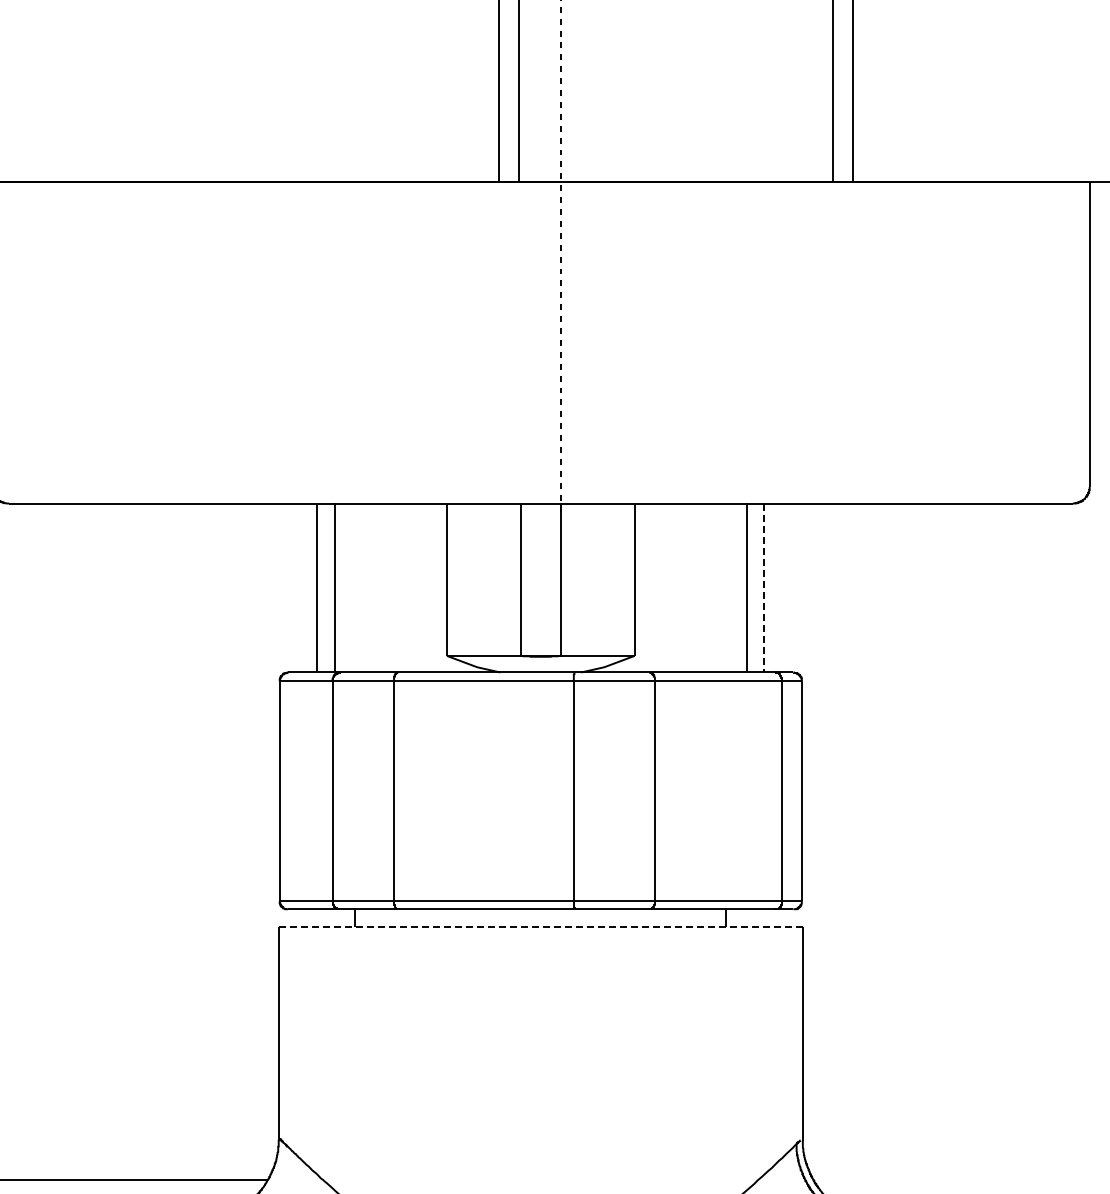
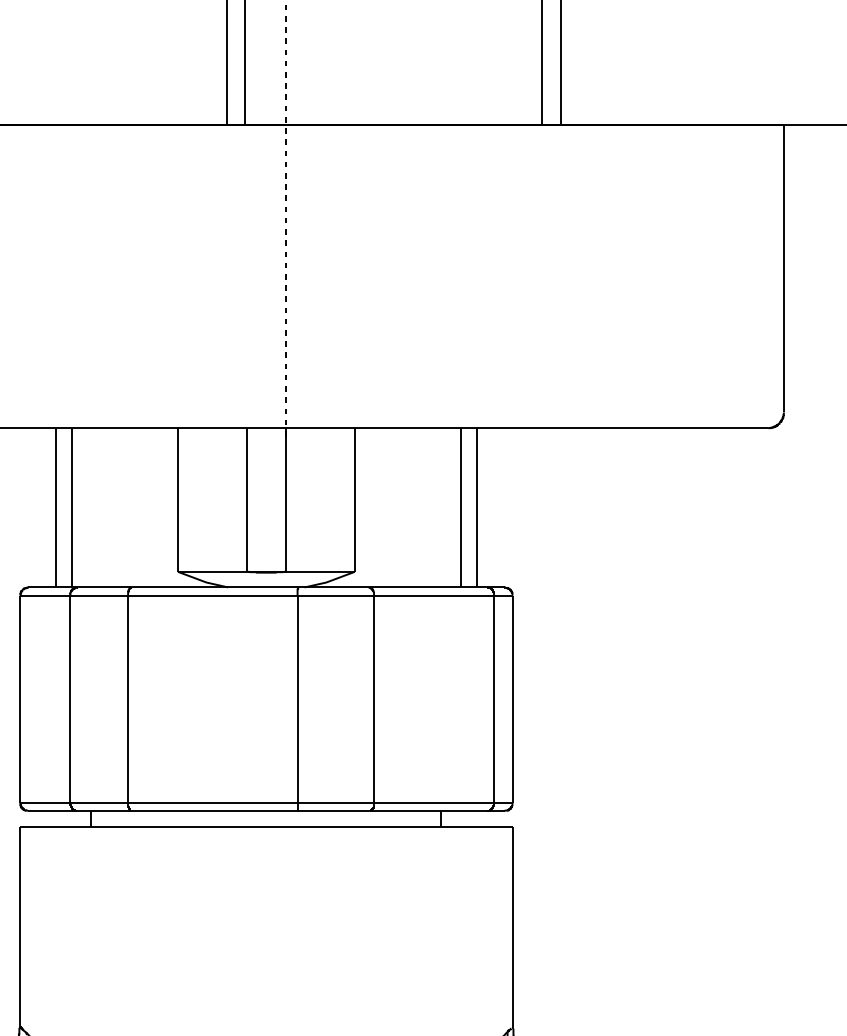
line: (764, 588) -> (477, 508), dashed -> solid
line: (541, 926) -> (267, 826), dashed -> solid

